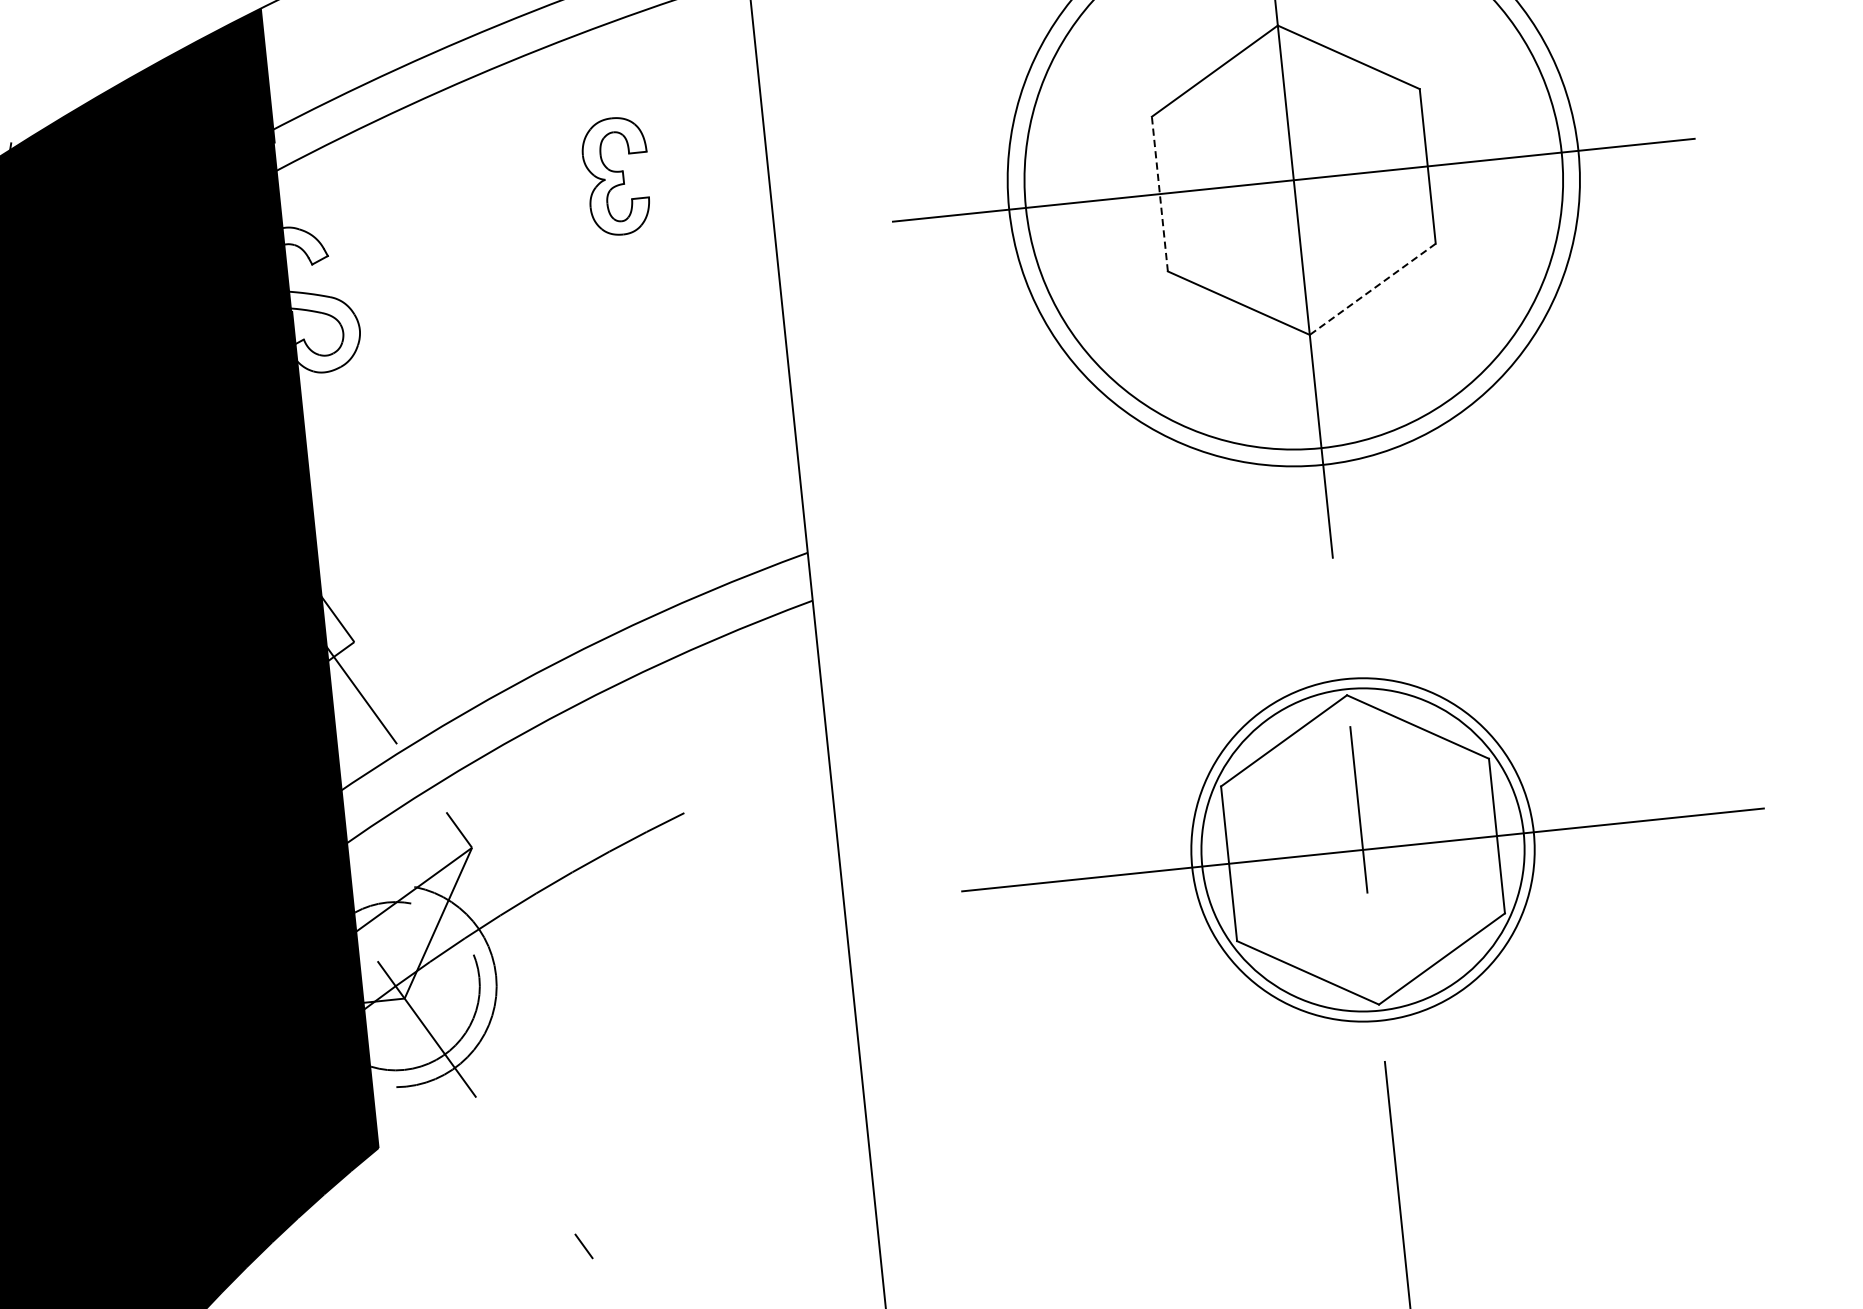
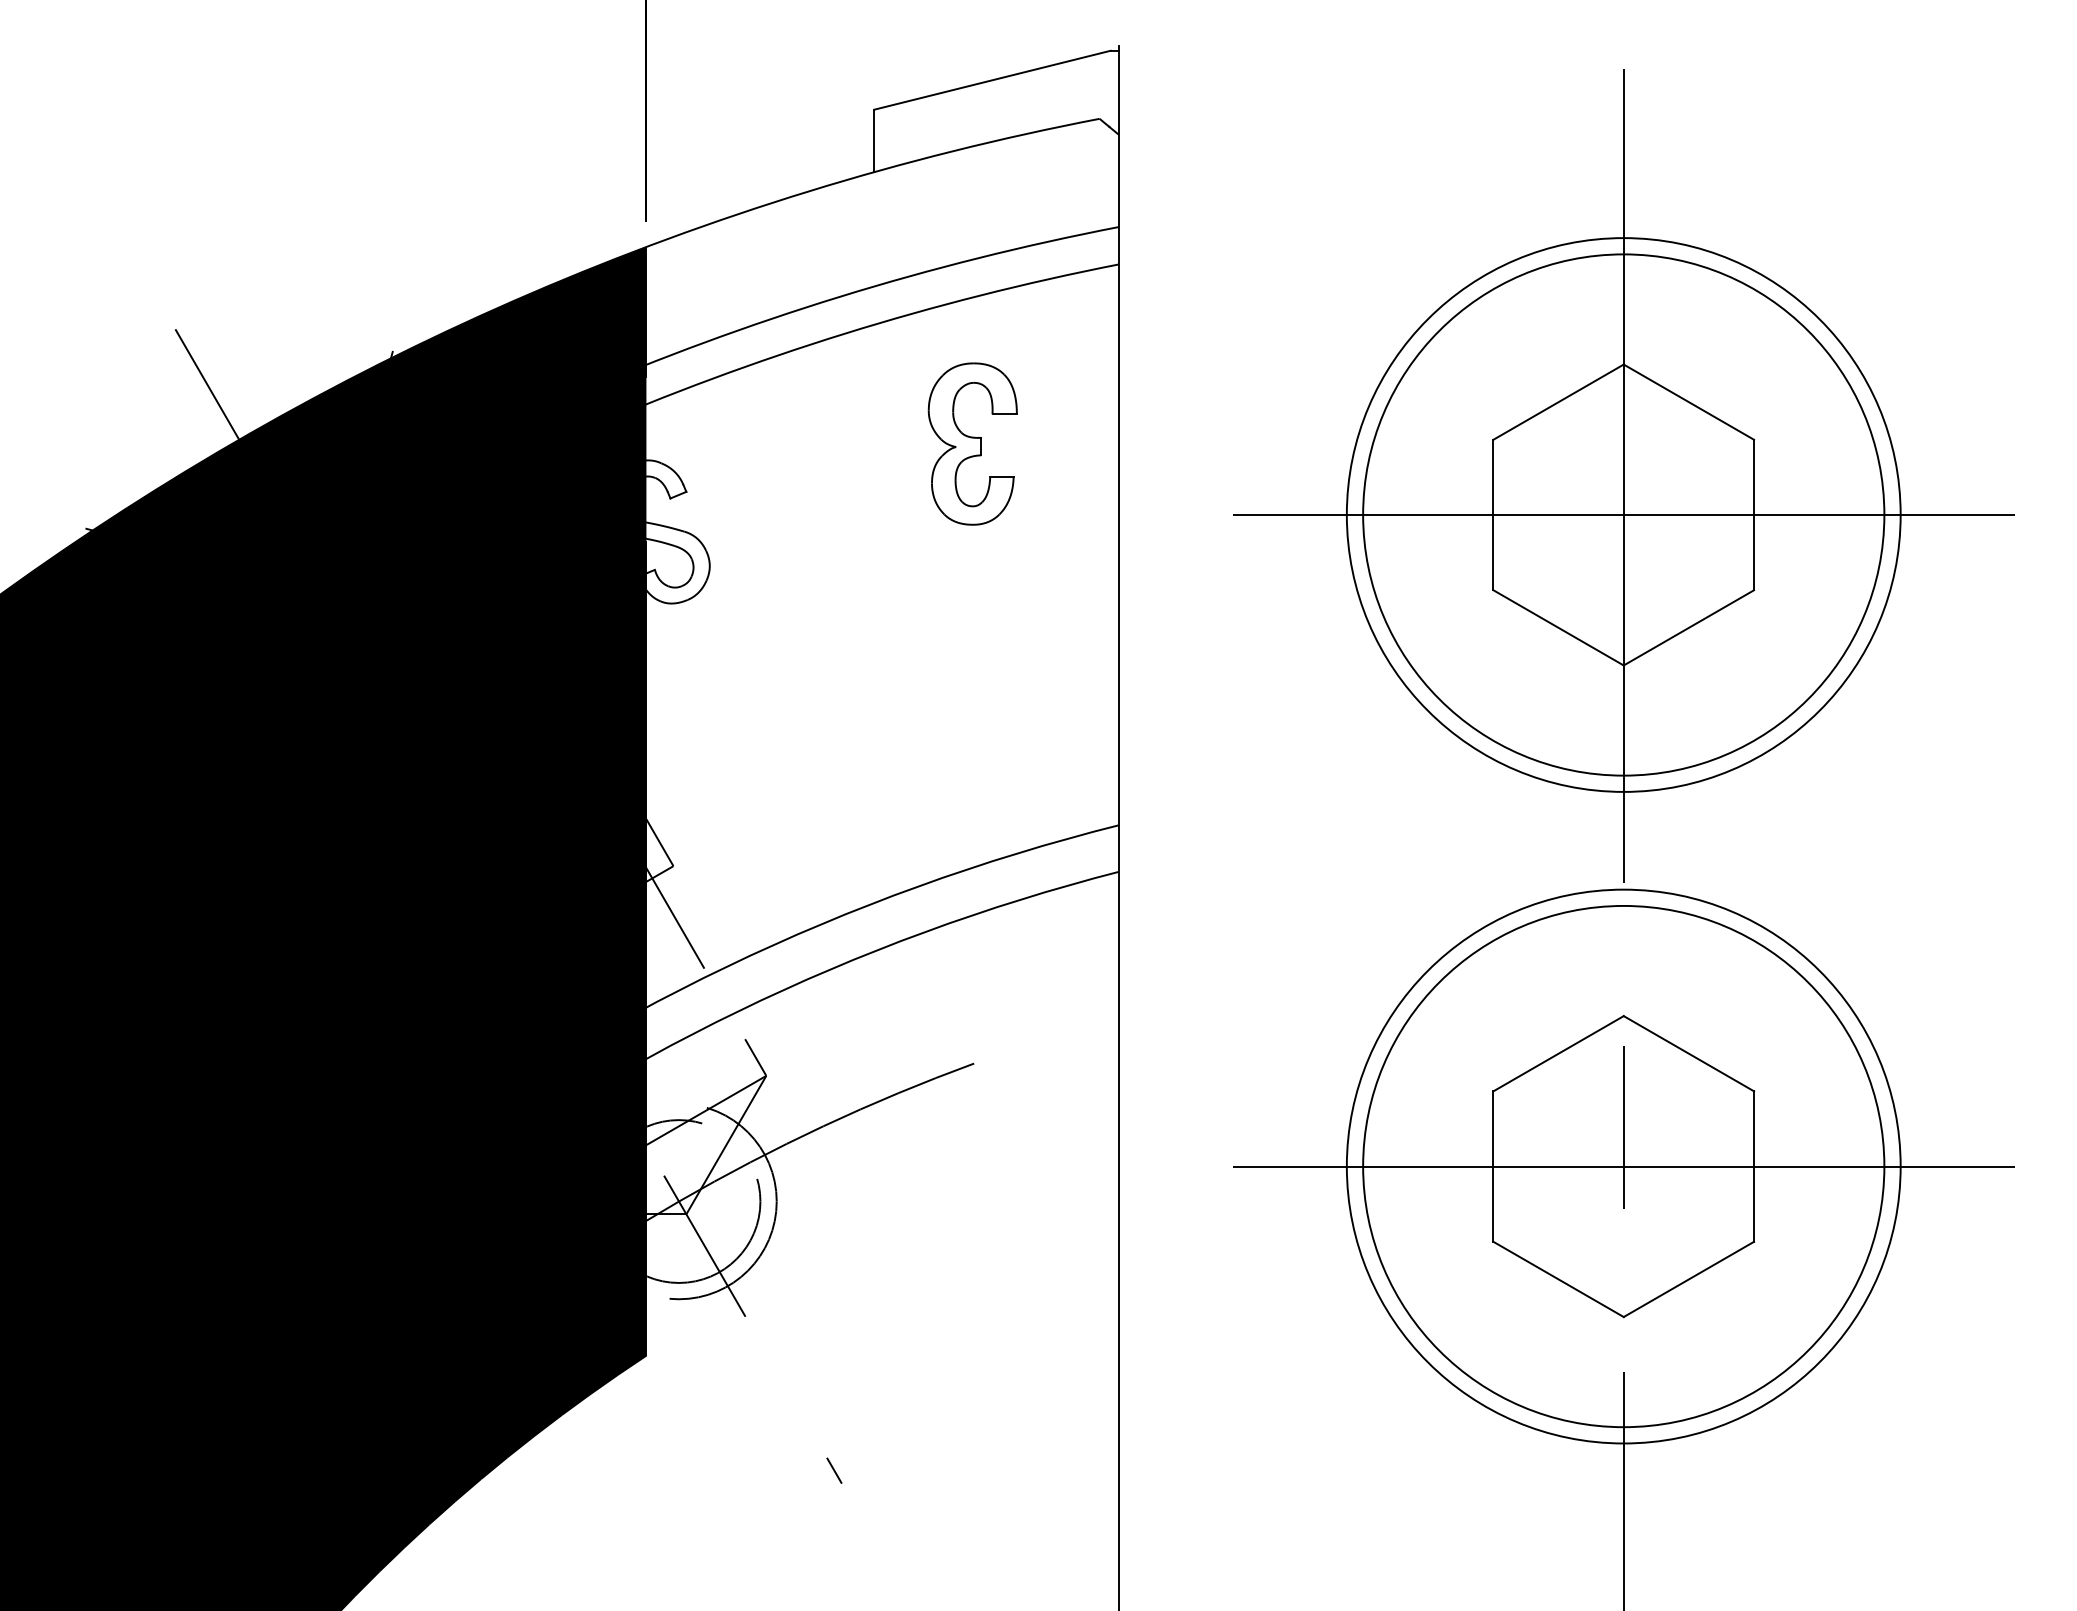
part: (616, 175) -> (972, 443), size x1.43
line: (1159, 193) -> (1493, 514), dashed -> solid
line: (1372, 290) -> (1688, 628), dashed -> solid
circle: (1362, 849) -> (1623, 1166), size x1.67
circle: (1362, 849) -> (1623, 1166), size x1.67

